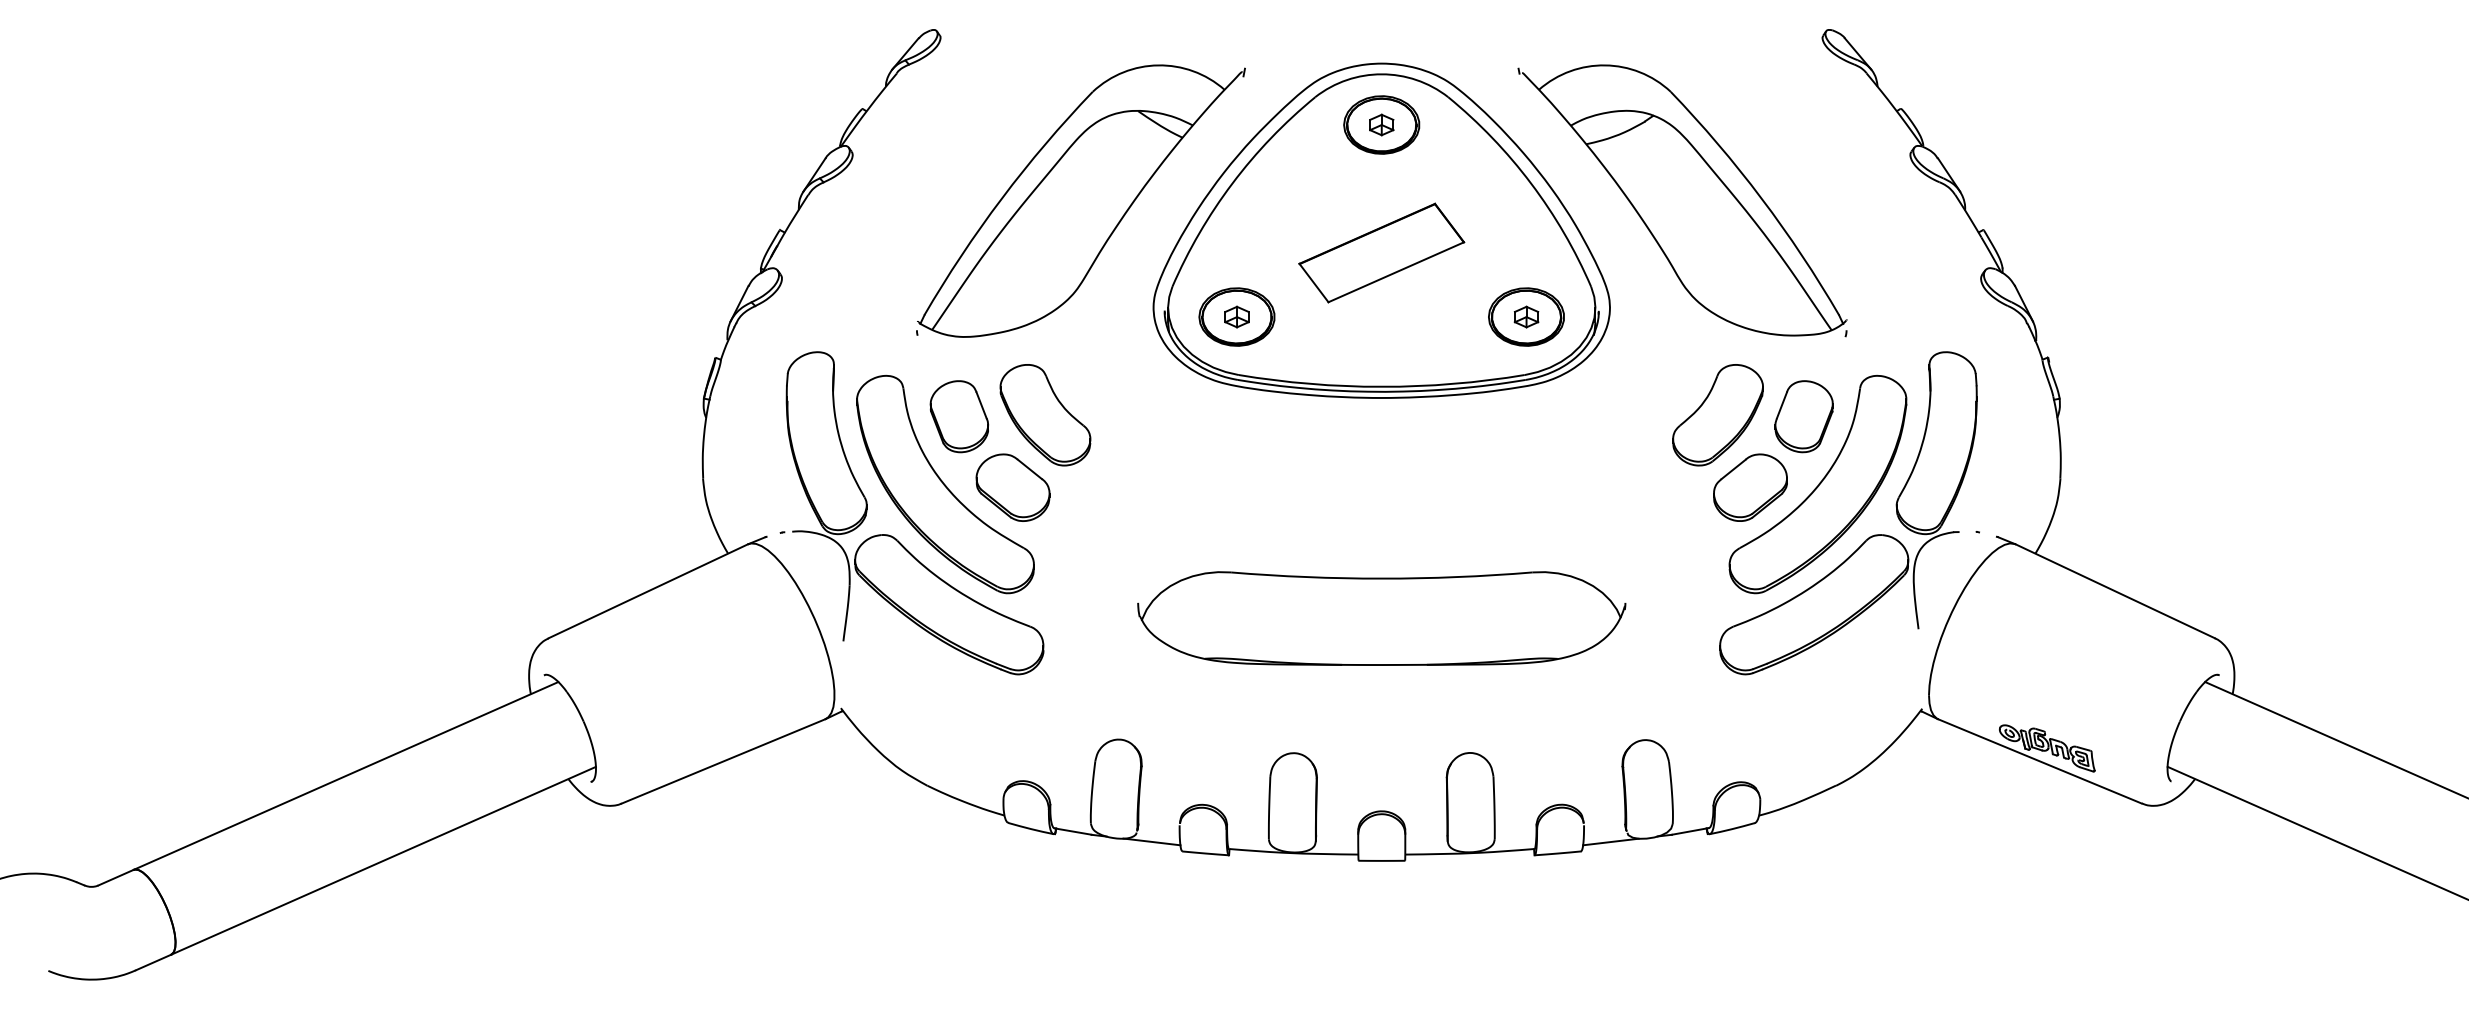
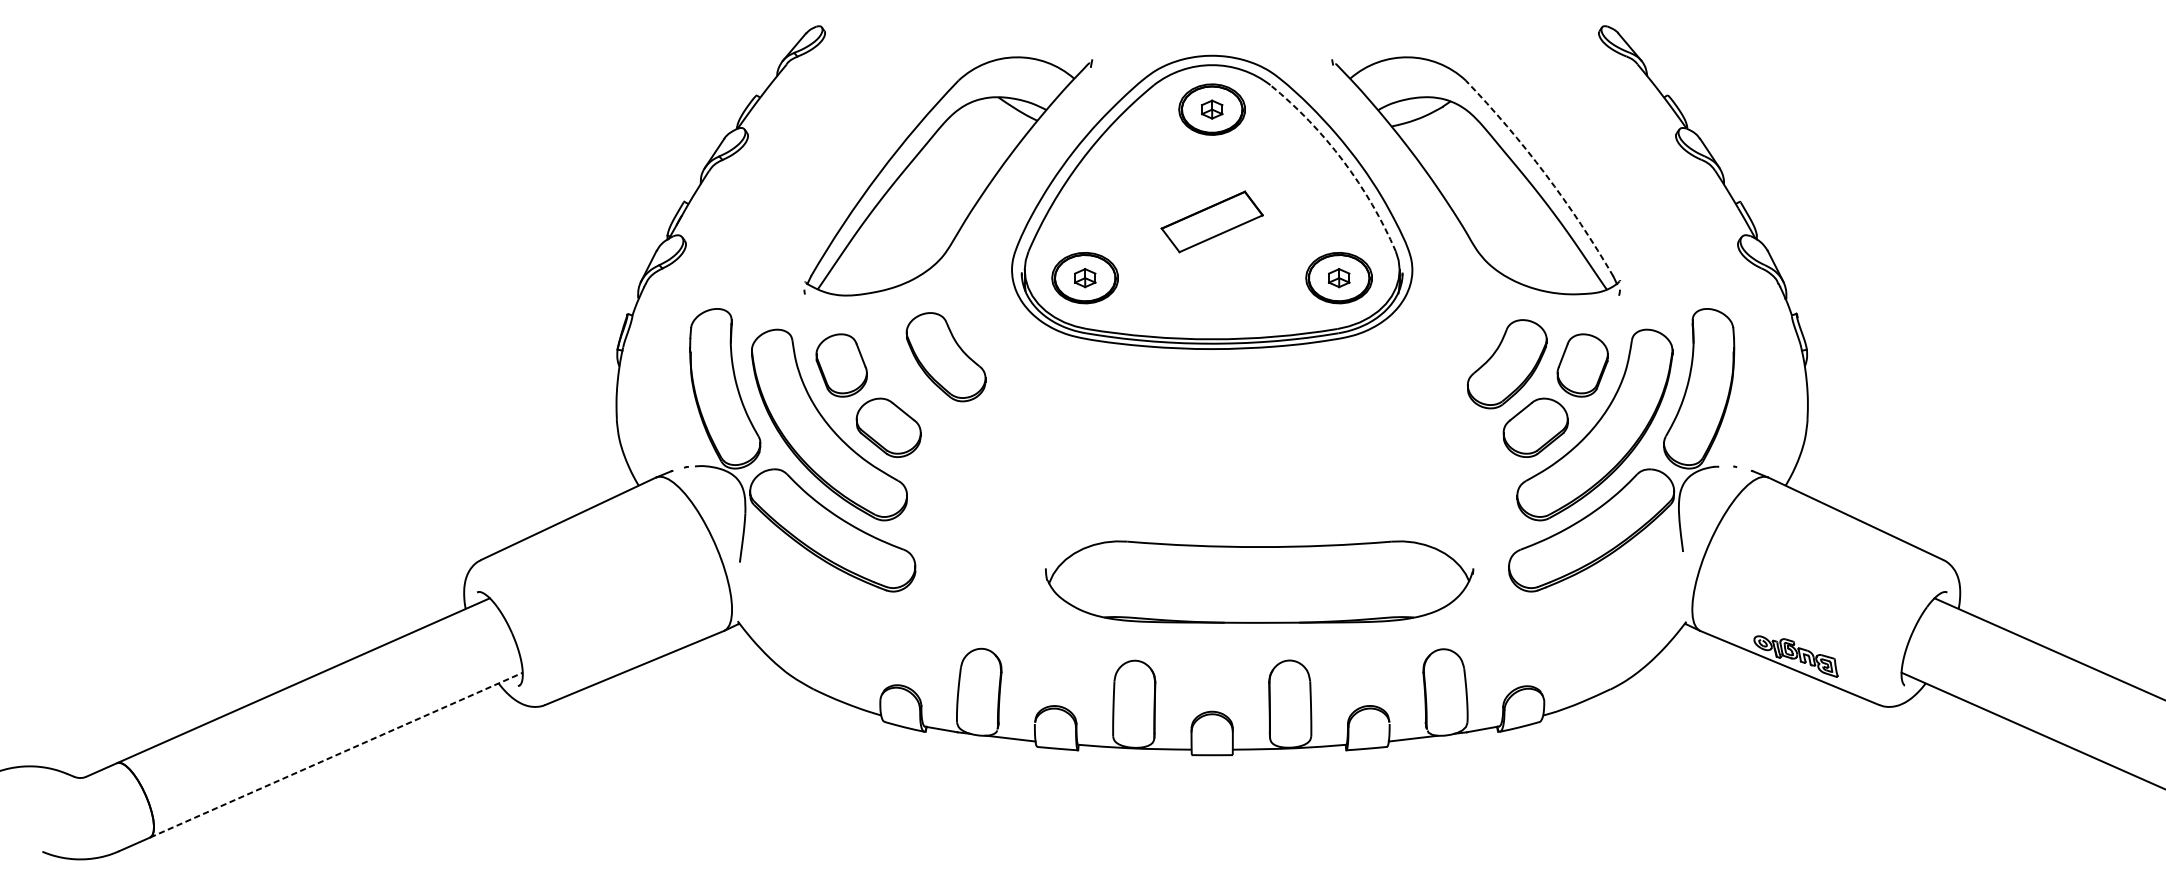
arc: (1531, 183) -> (1343, 160), solid -> dashed
arc: (1761, 198) -> (1545, 174), solid -> dashed
part: (1381, 252) -> (1211, 221), size x0.7
part: (1045, 415) -> (946, 357), moved
part: (1381, 618) -> (1259, 582), moved
line: (384, 860) -> (337, 754), solid -> dashed

